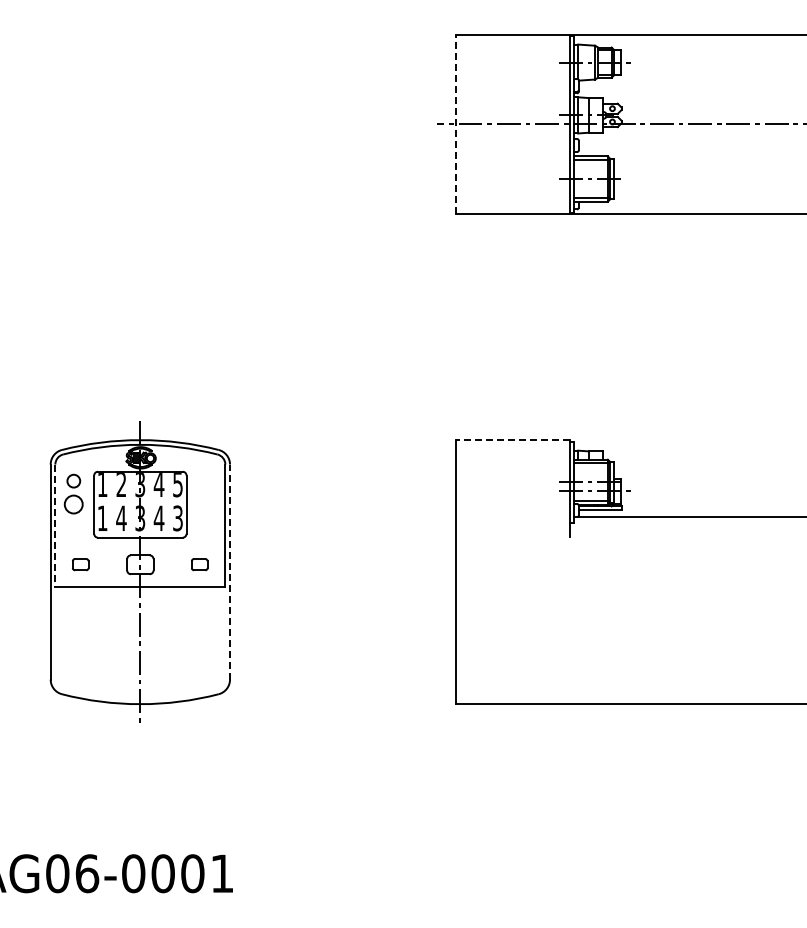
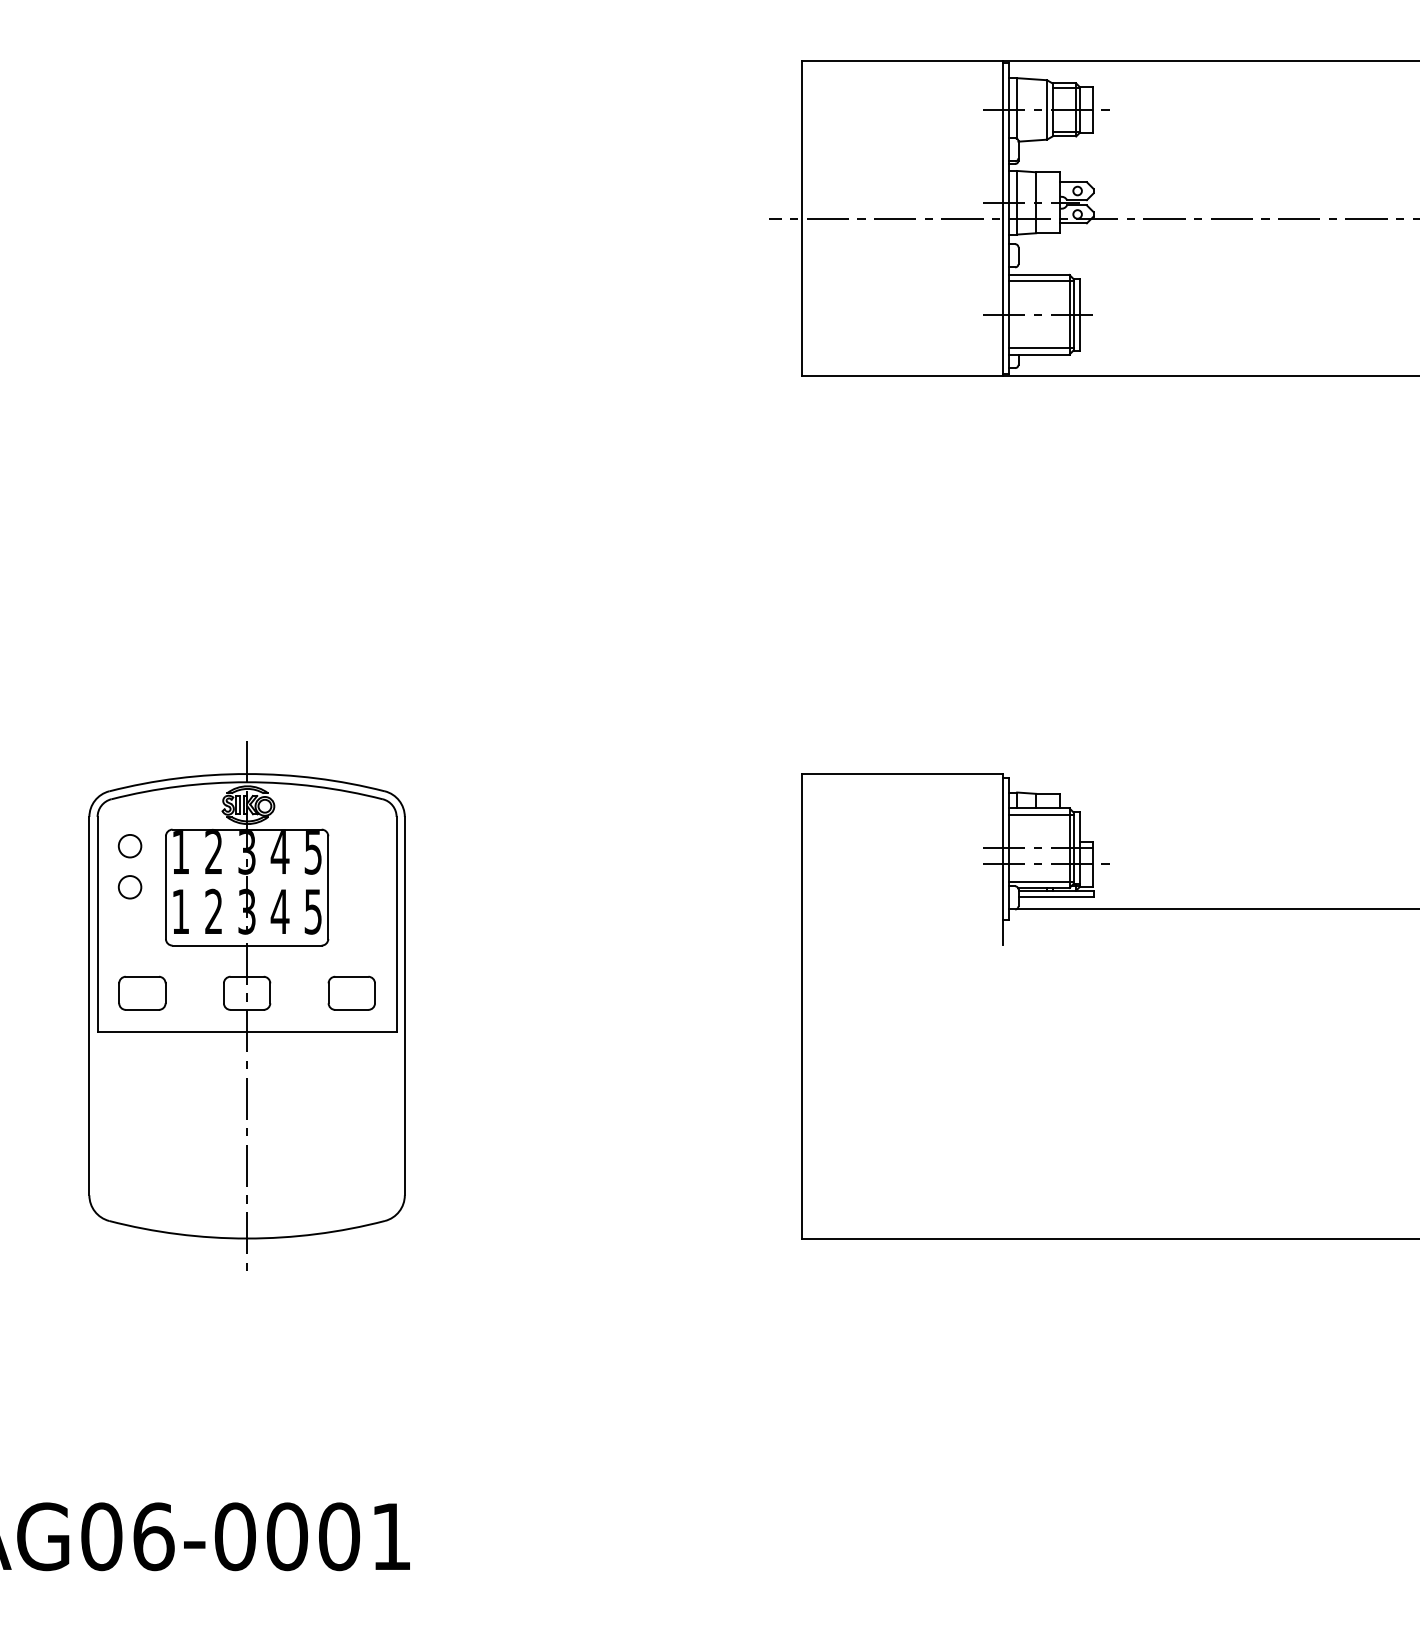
line: (456, 124) -> (803, 218), dashed -> solid
line: (512, 440) -> (901, 774), dashed -> solid
circle: (73, 504) -> (129, 887), size x0.71
text: (121, 517) -> (213, 910), 4 -> 2
text: (177, 517) -> (312, 910), 3 -> 5
line: (55, 526) -> (97, 925), dashed -> solid
part: (80, 564) -> (141, 992), size x1.67
part: (199, 564) -> (351, 992), size x1.67
line: (230, 572) -> (405, 1006), dashed -> solid

